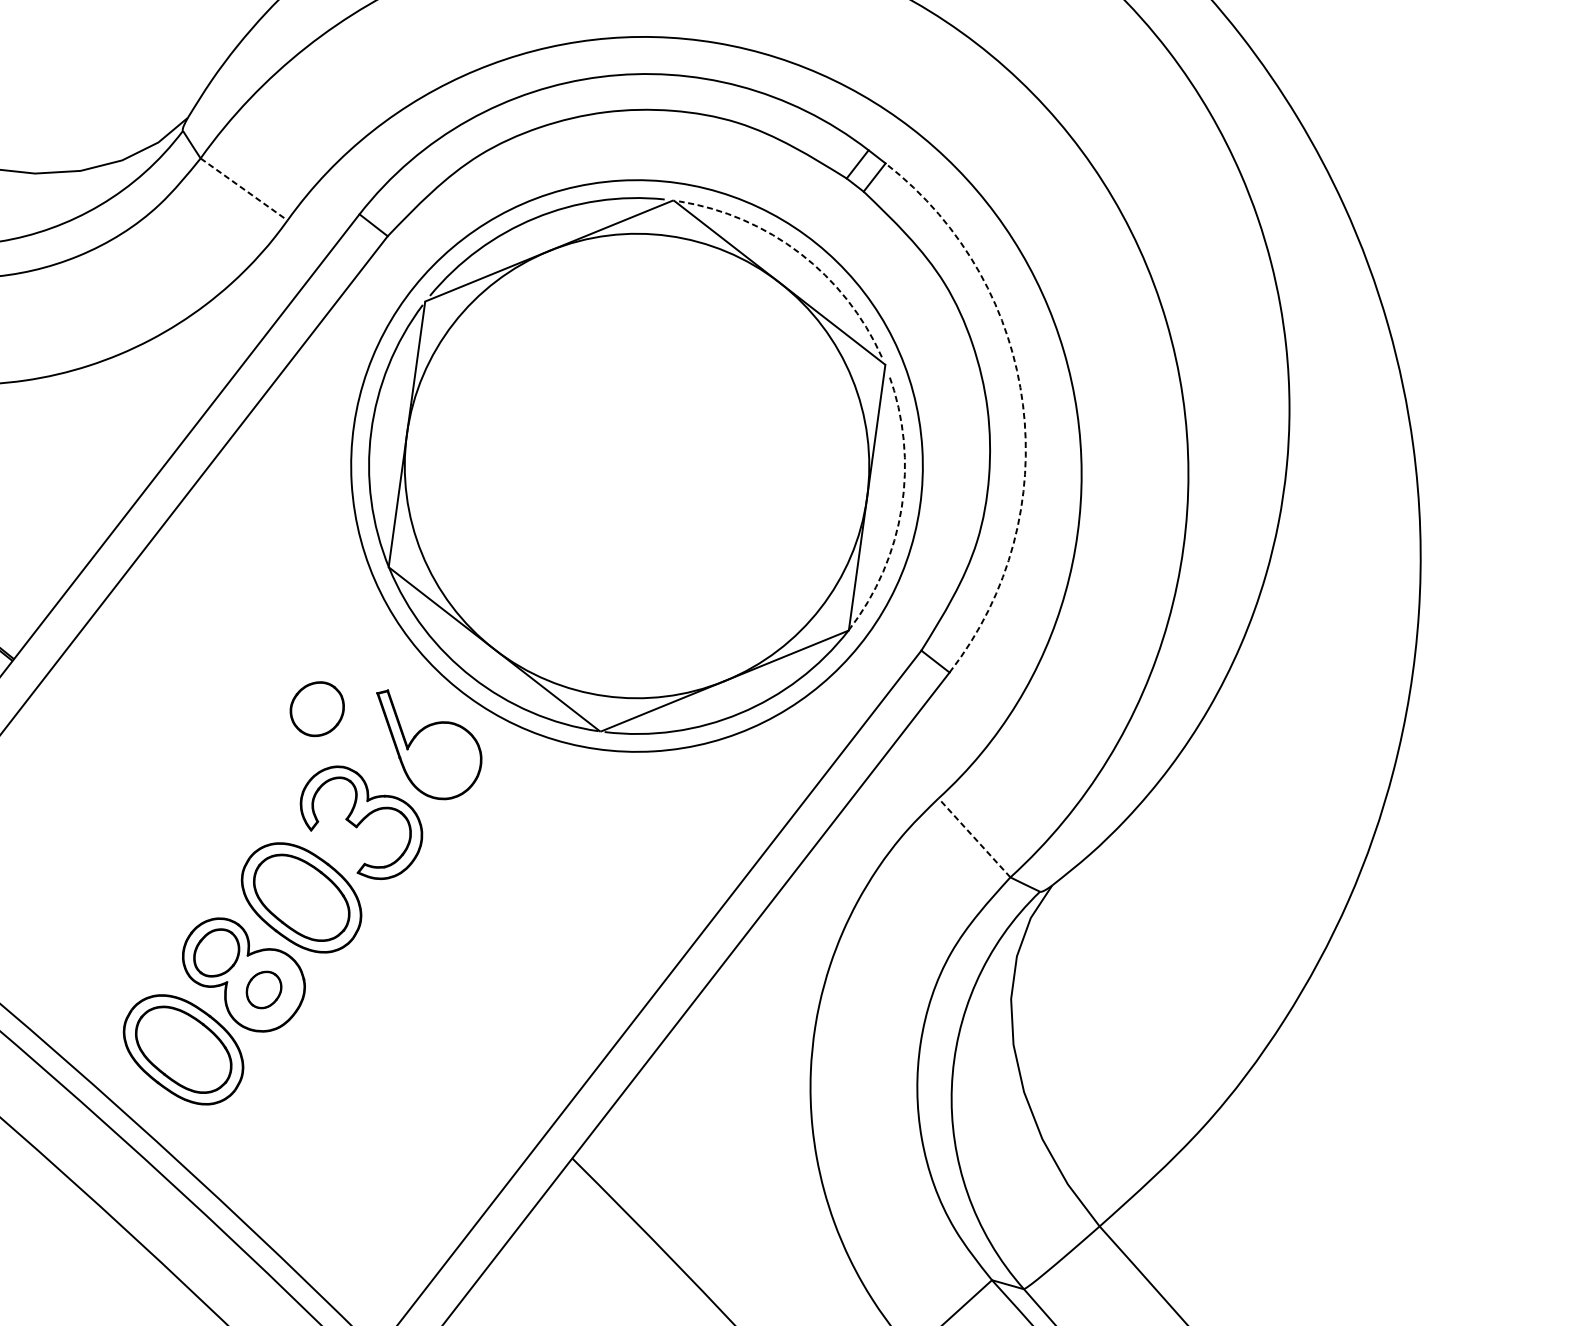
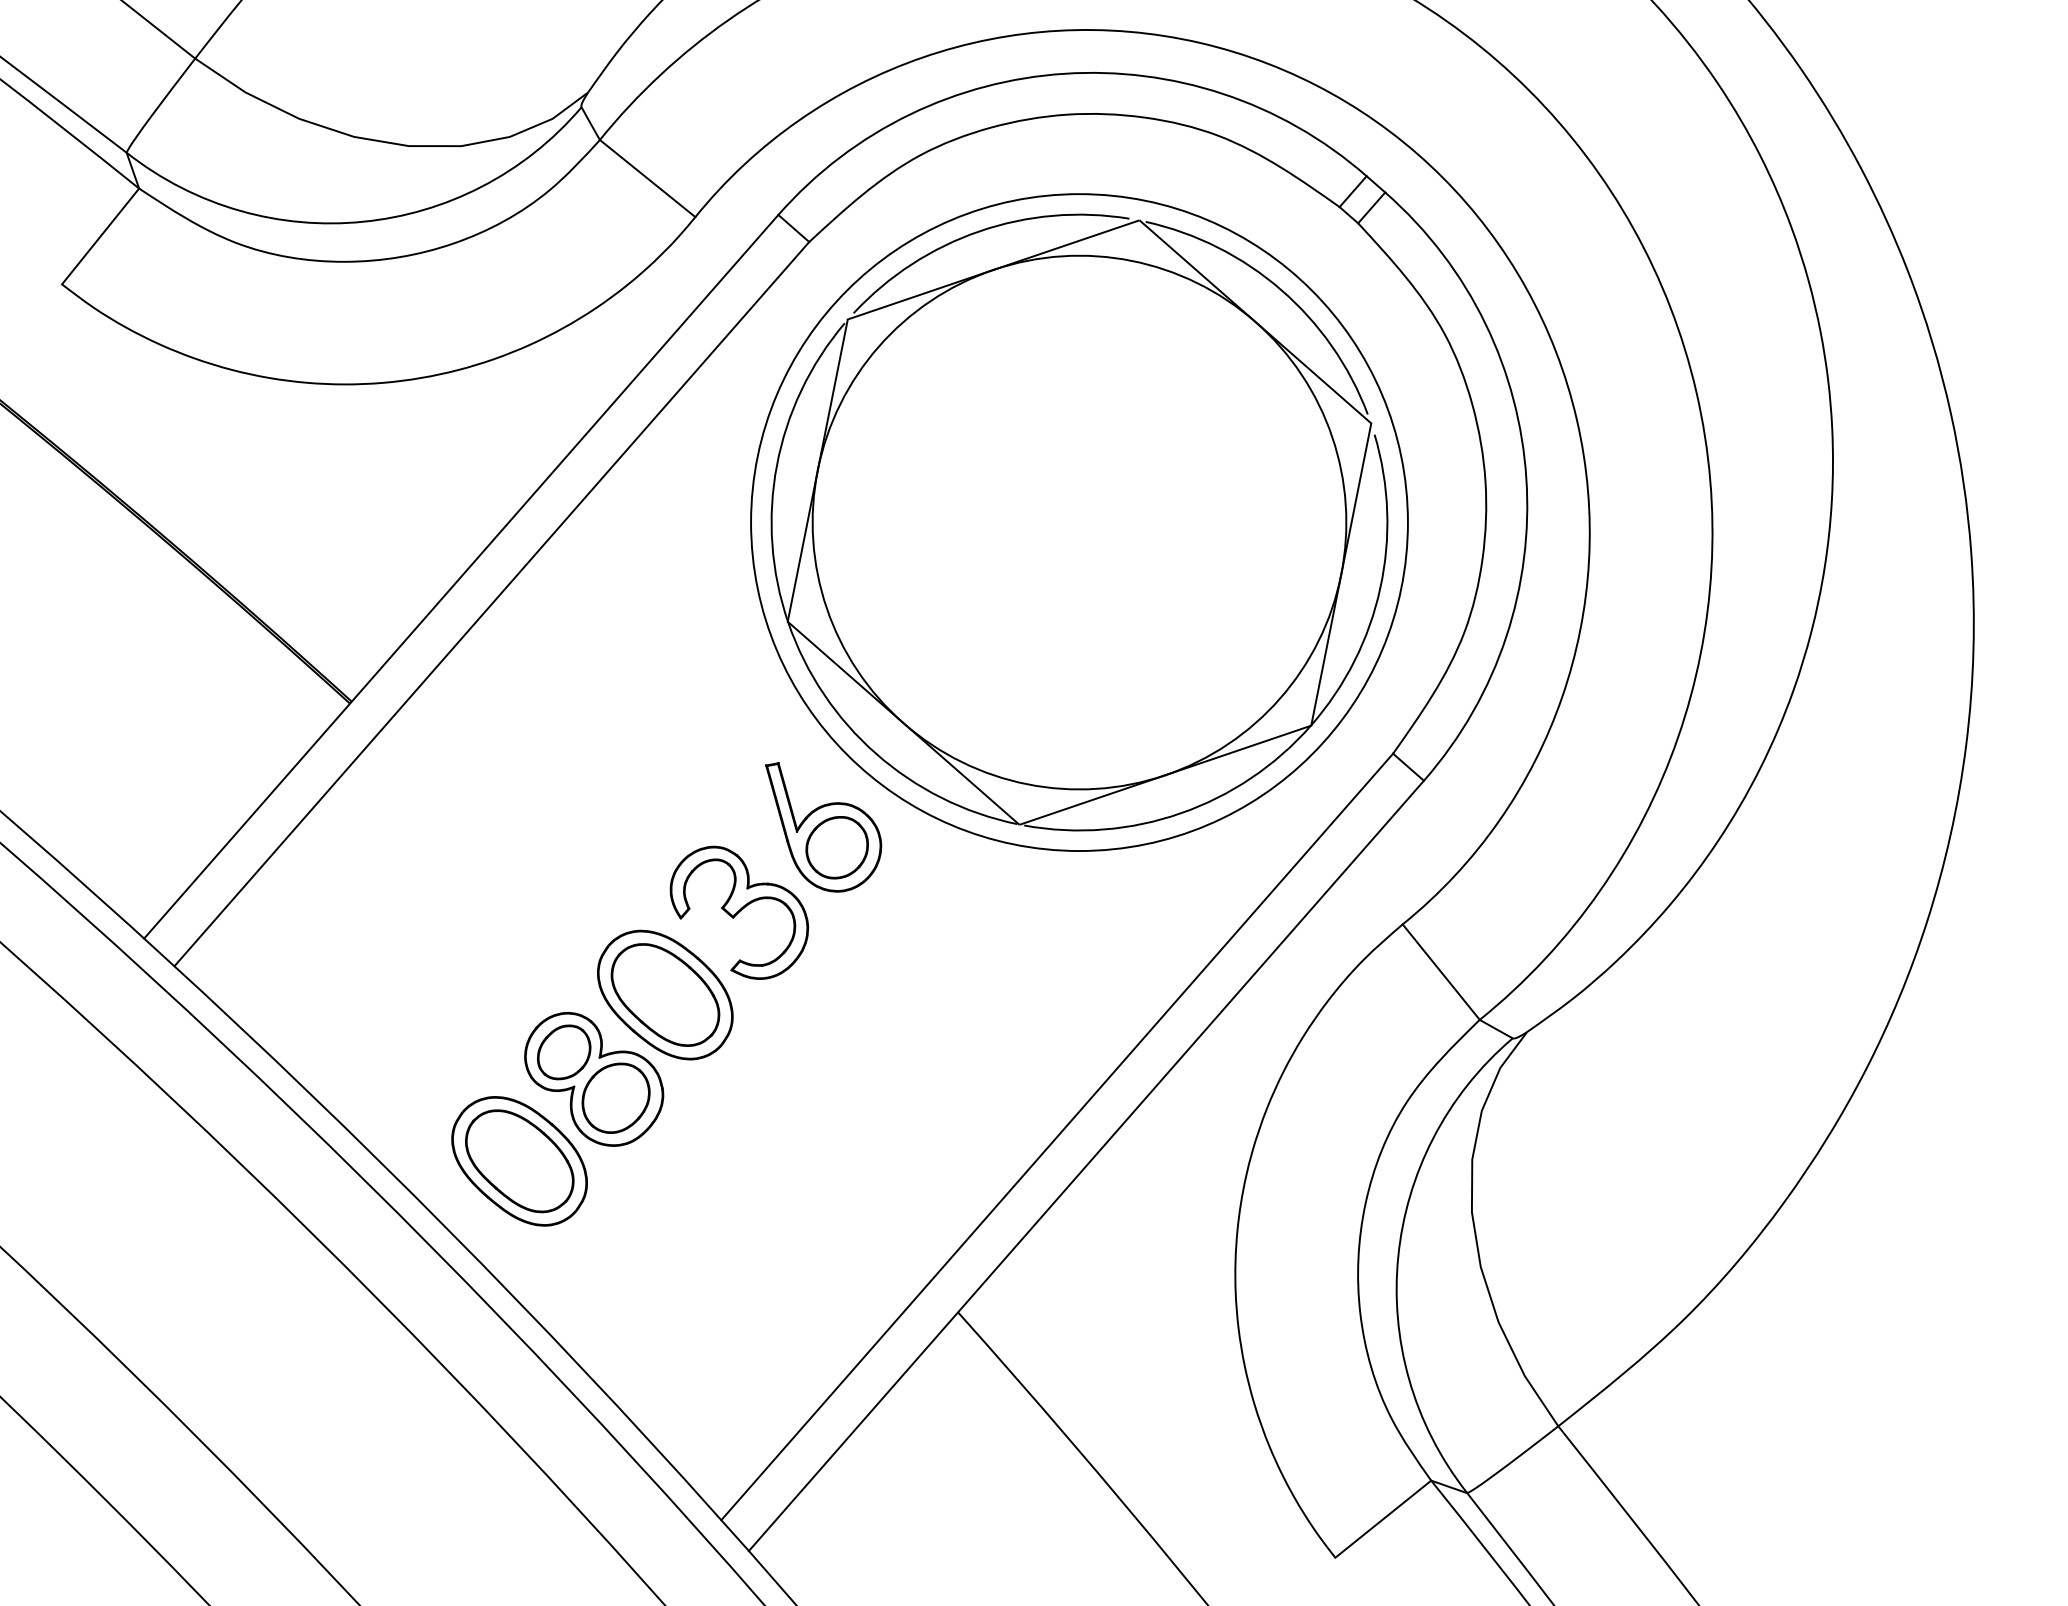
line: (244, 189) -> (648, 178), dashed -> solid
arc: (800, 253) -> (1281, 289), dashed -> solid
arc: (1023, 404) -> (1526, 478), dashed -> solid
arc: (901, 507) -> (1380, 588), dashed -> solid
part: (316, 709) -> (836, 847), moved
line: (973, 837) -> (1440, 971), dashed -> solid
part: (263, 989) -> (615, 1097), size x1.67

